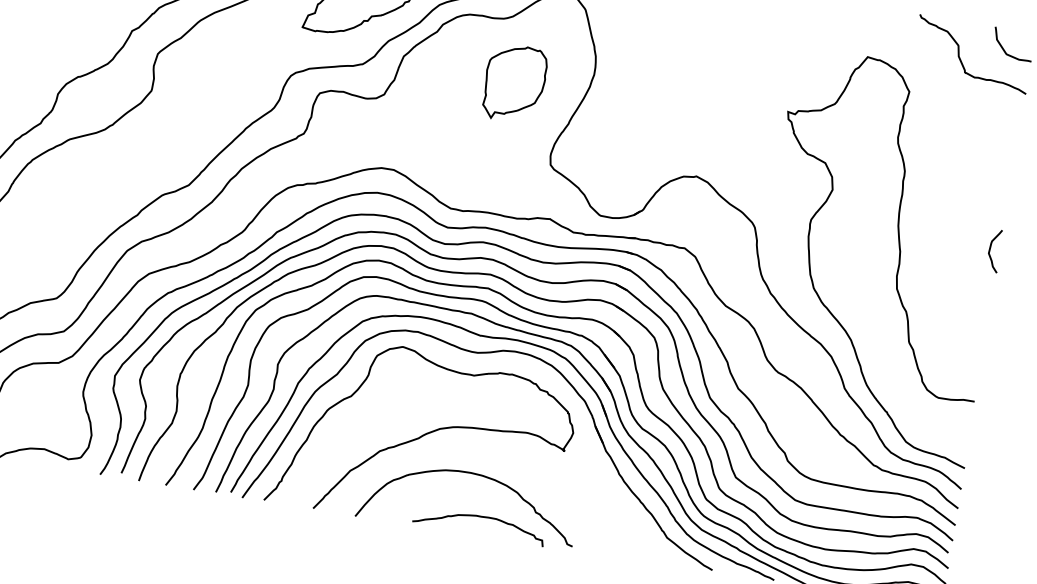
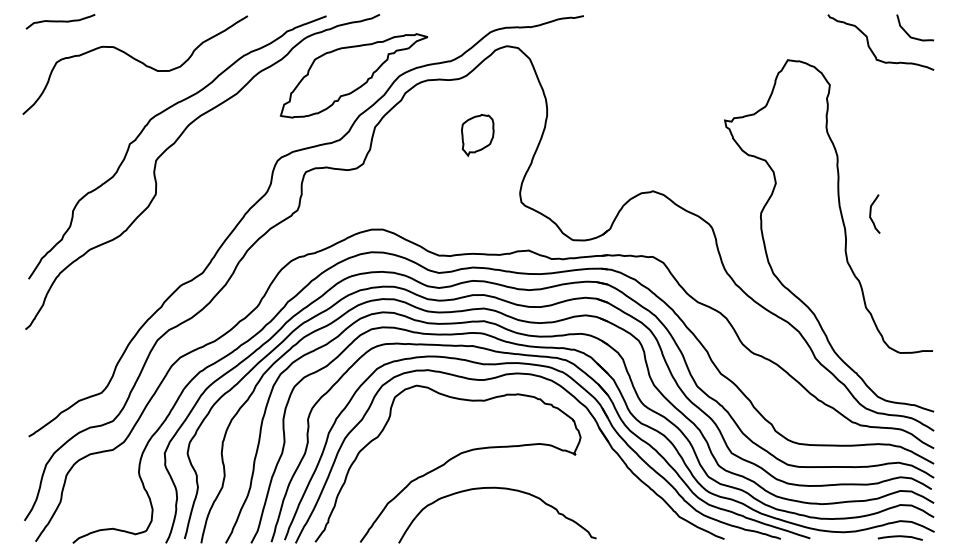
part: (514, 83) -> (477, 135), size x0.6
curve: (991, 249) -> (871, 213), moved
curve: (480, 518) -> (510, 526), removed

